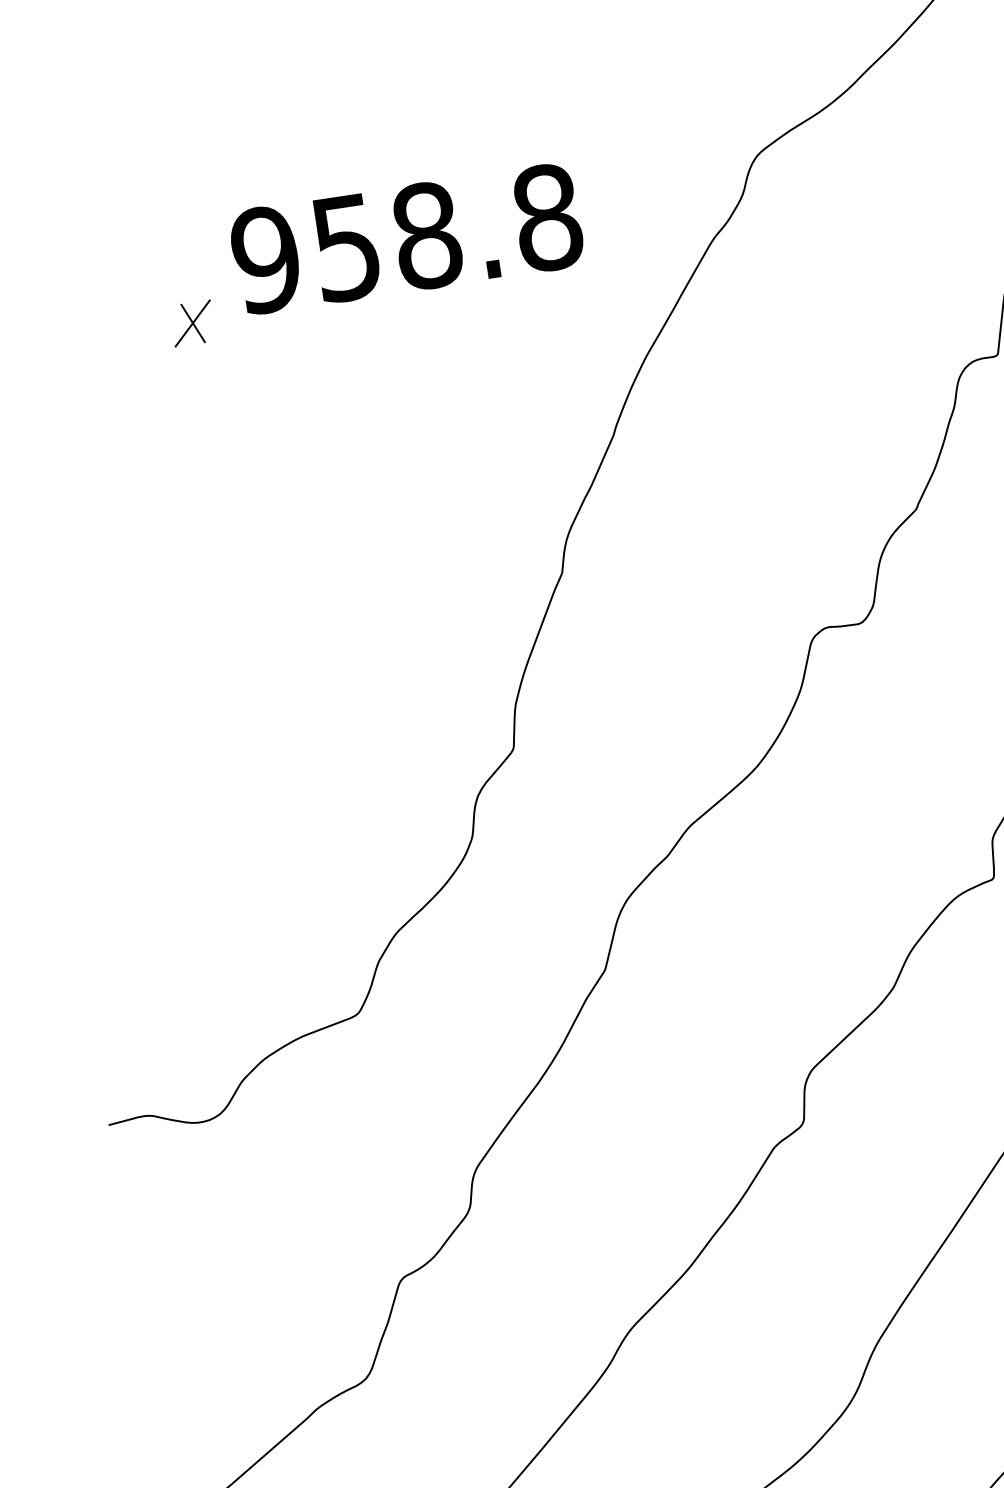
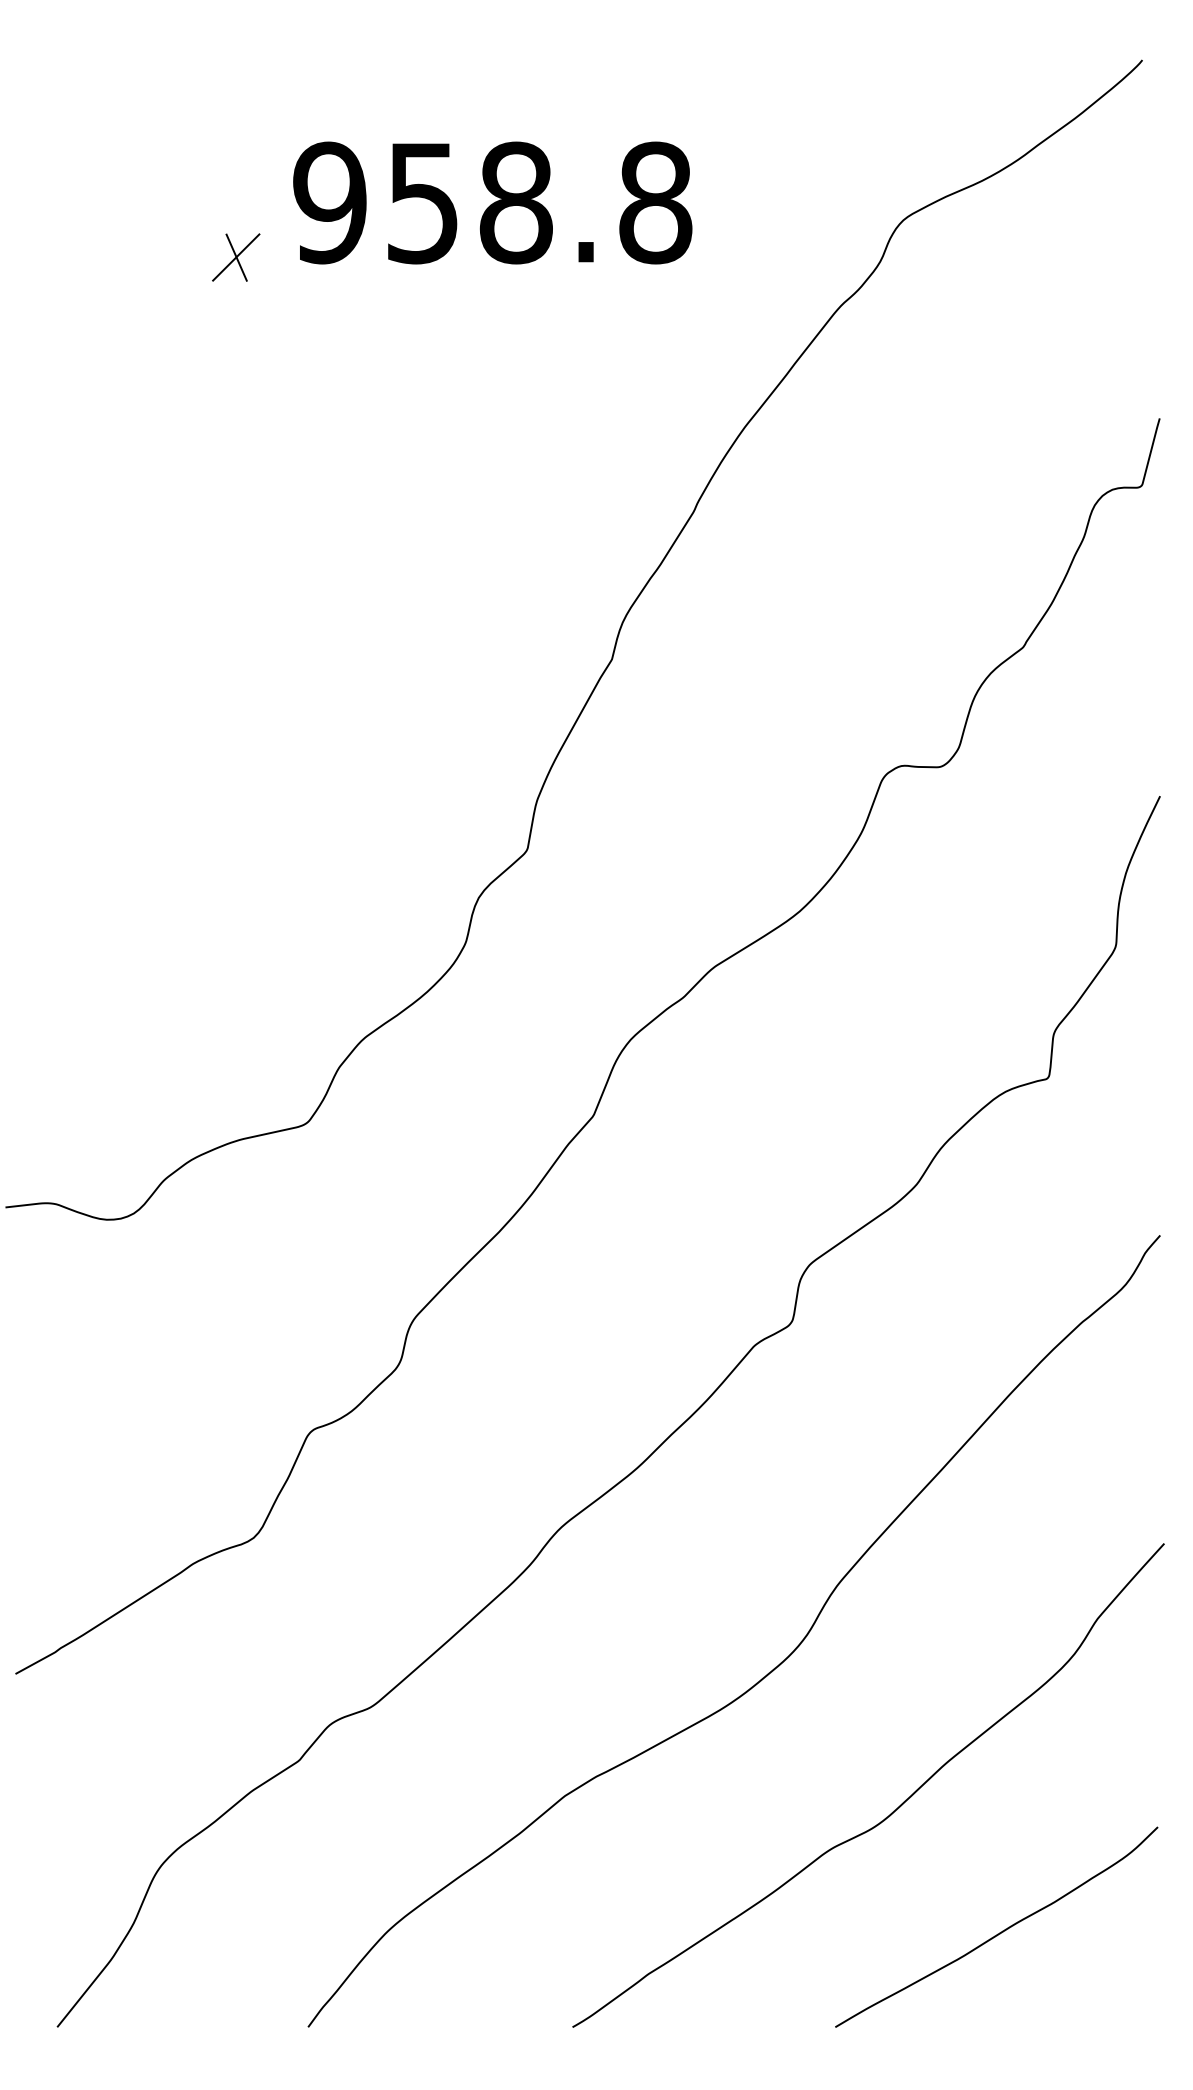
text: (406, 238) -> (492, 202), moved
part: (192, 323) -> (236, 257), moved

